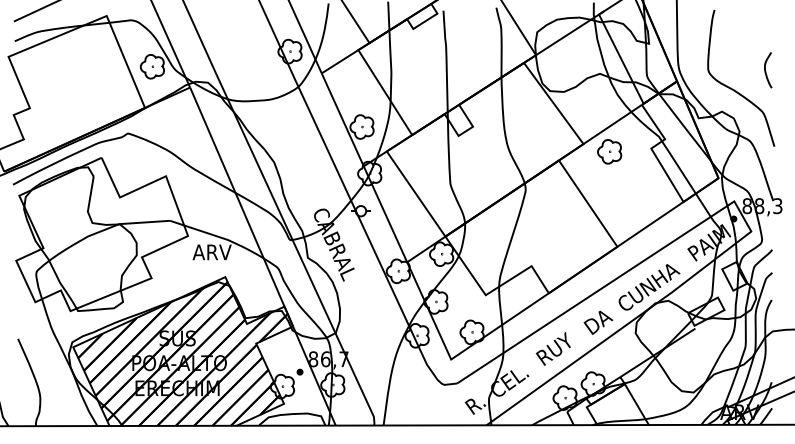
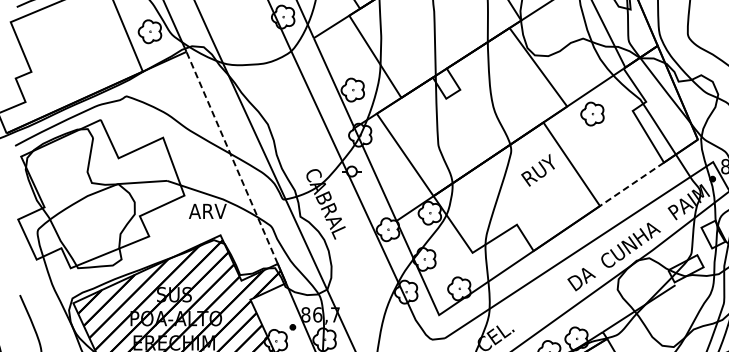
line: (237, 196) -> (232, 157), solid -> dashed
line: (650, 224) -> (632, 184), solid -> dashed
text: (552, 348) -> (537, 169), moved

